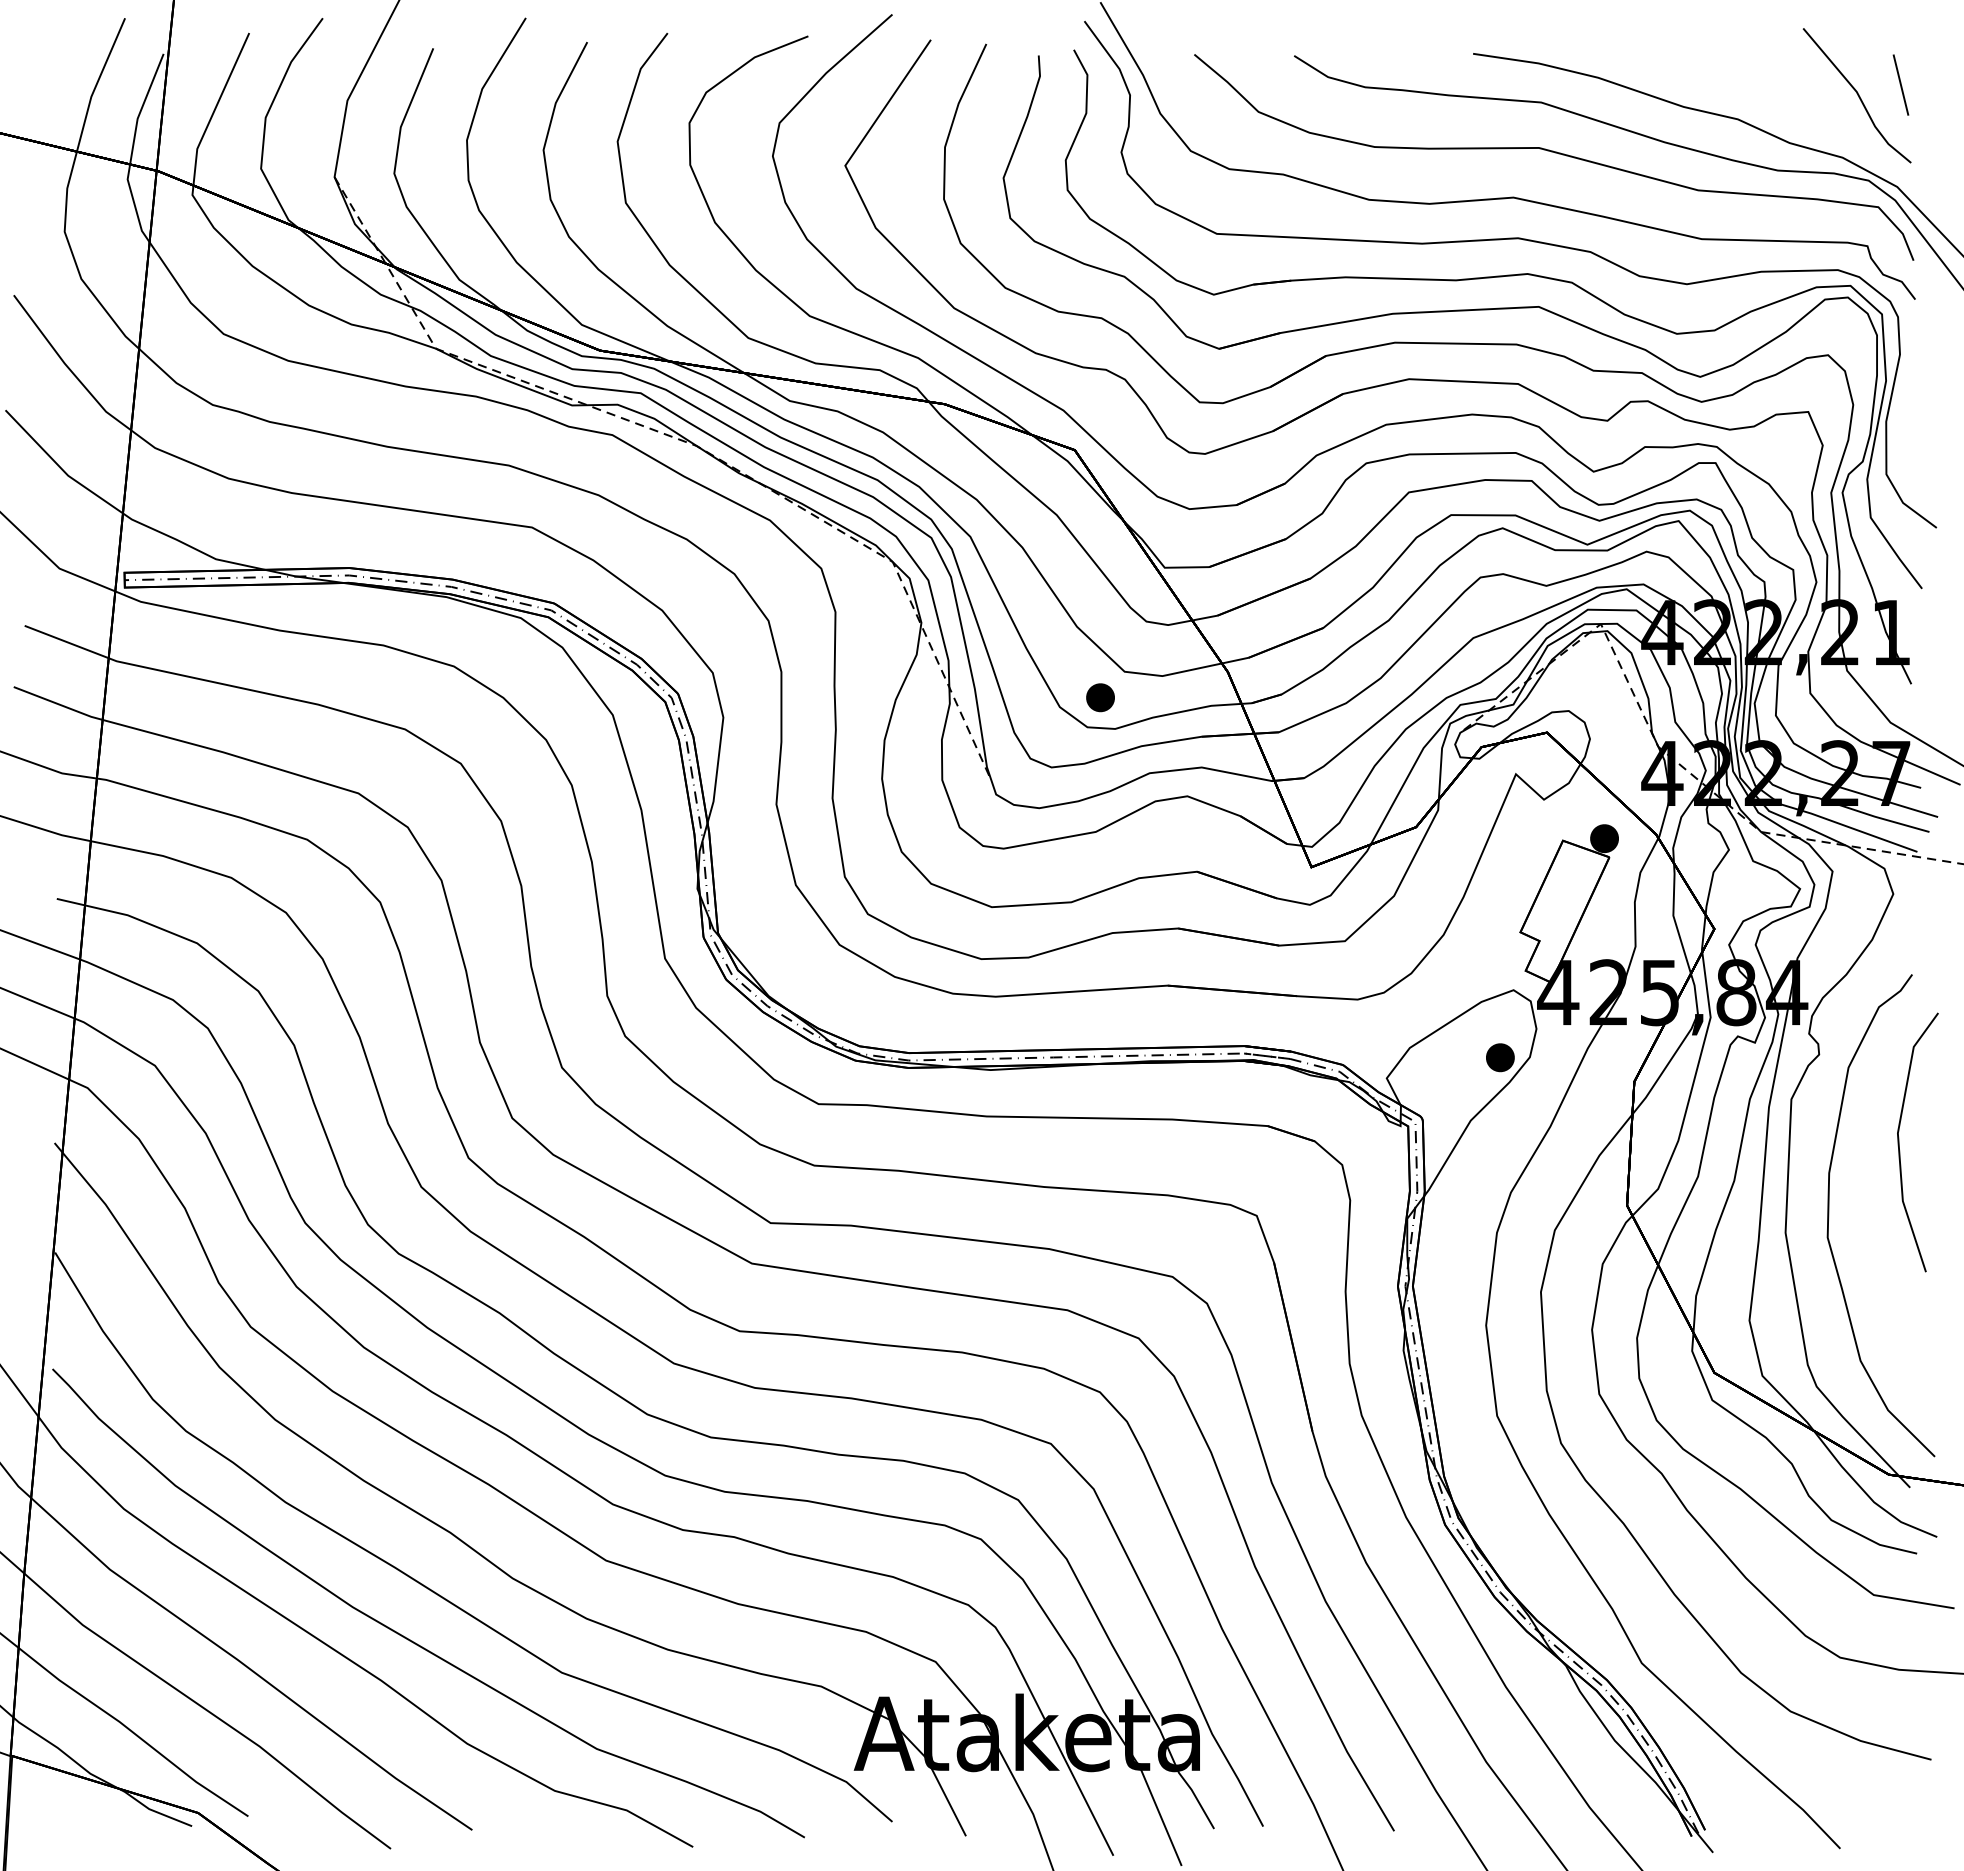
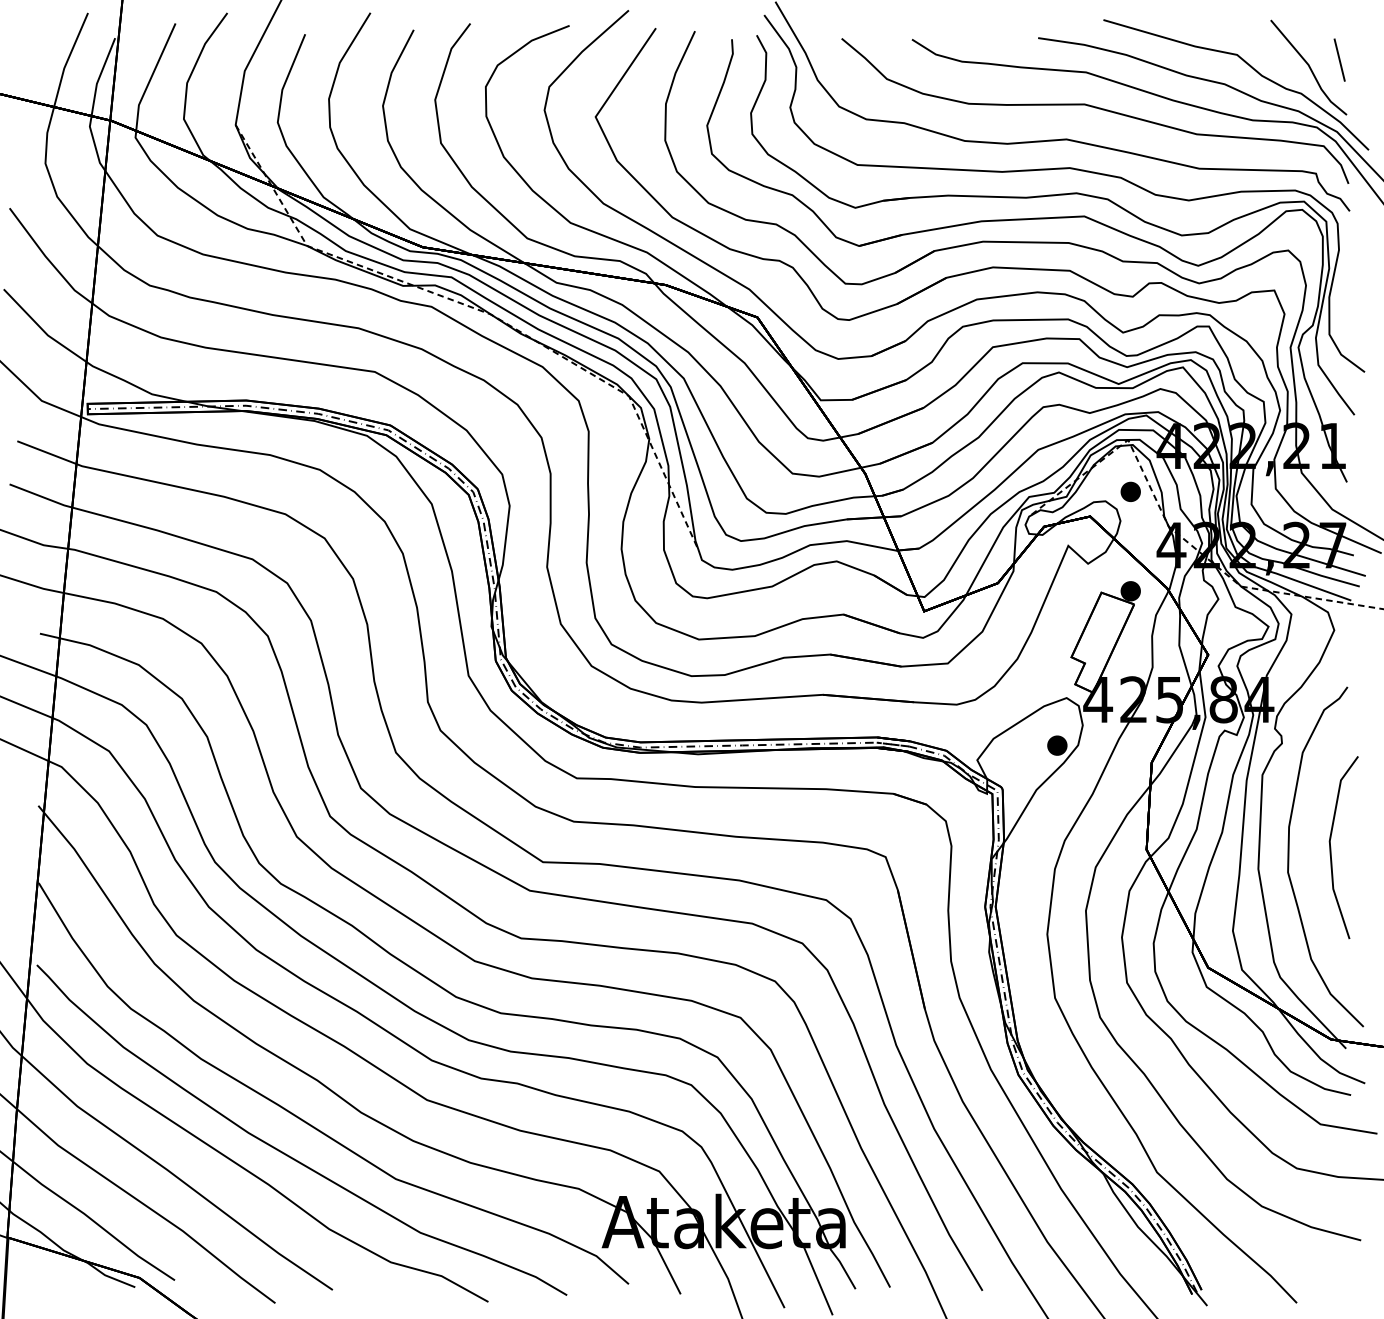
curve: (1773, 94) -> (1249, 66), added
part: (1100, 697) -> (1130, 491), moved
line: (1899, 1142) -> (1330, 847), moved

